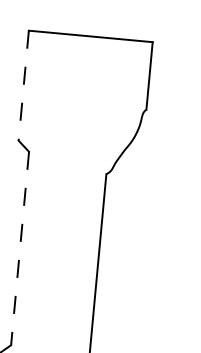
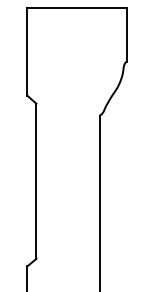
line: (23, 86) -> (27, 52), dashed -> solid
line: (20, 248) -> (36, 181), dashed -> solid

